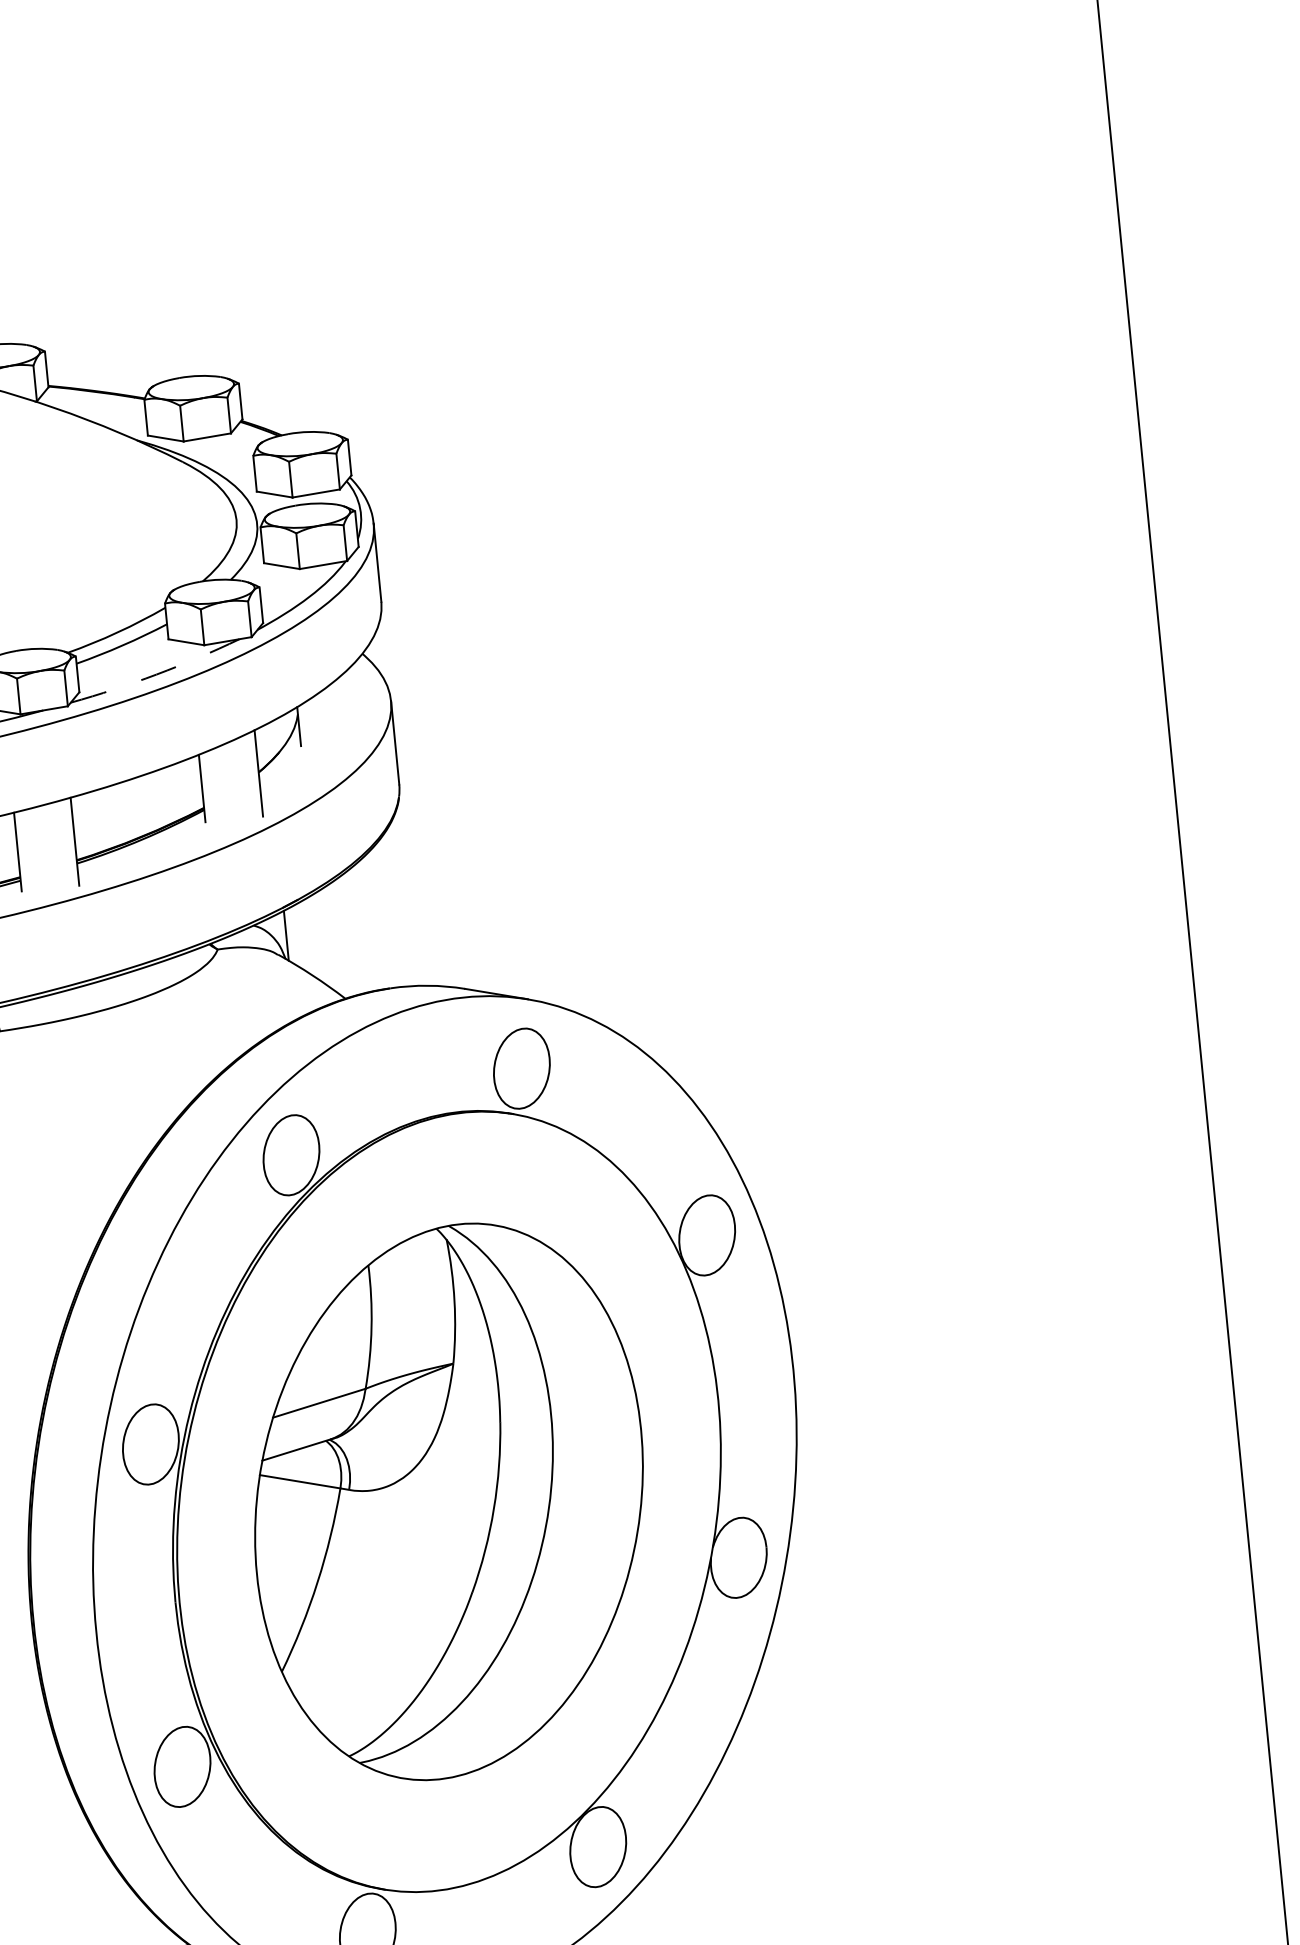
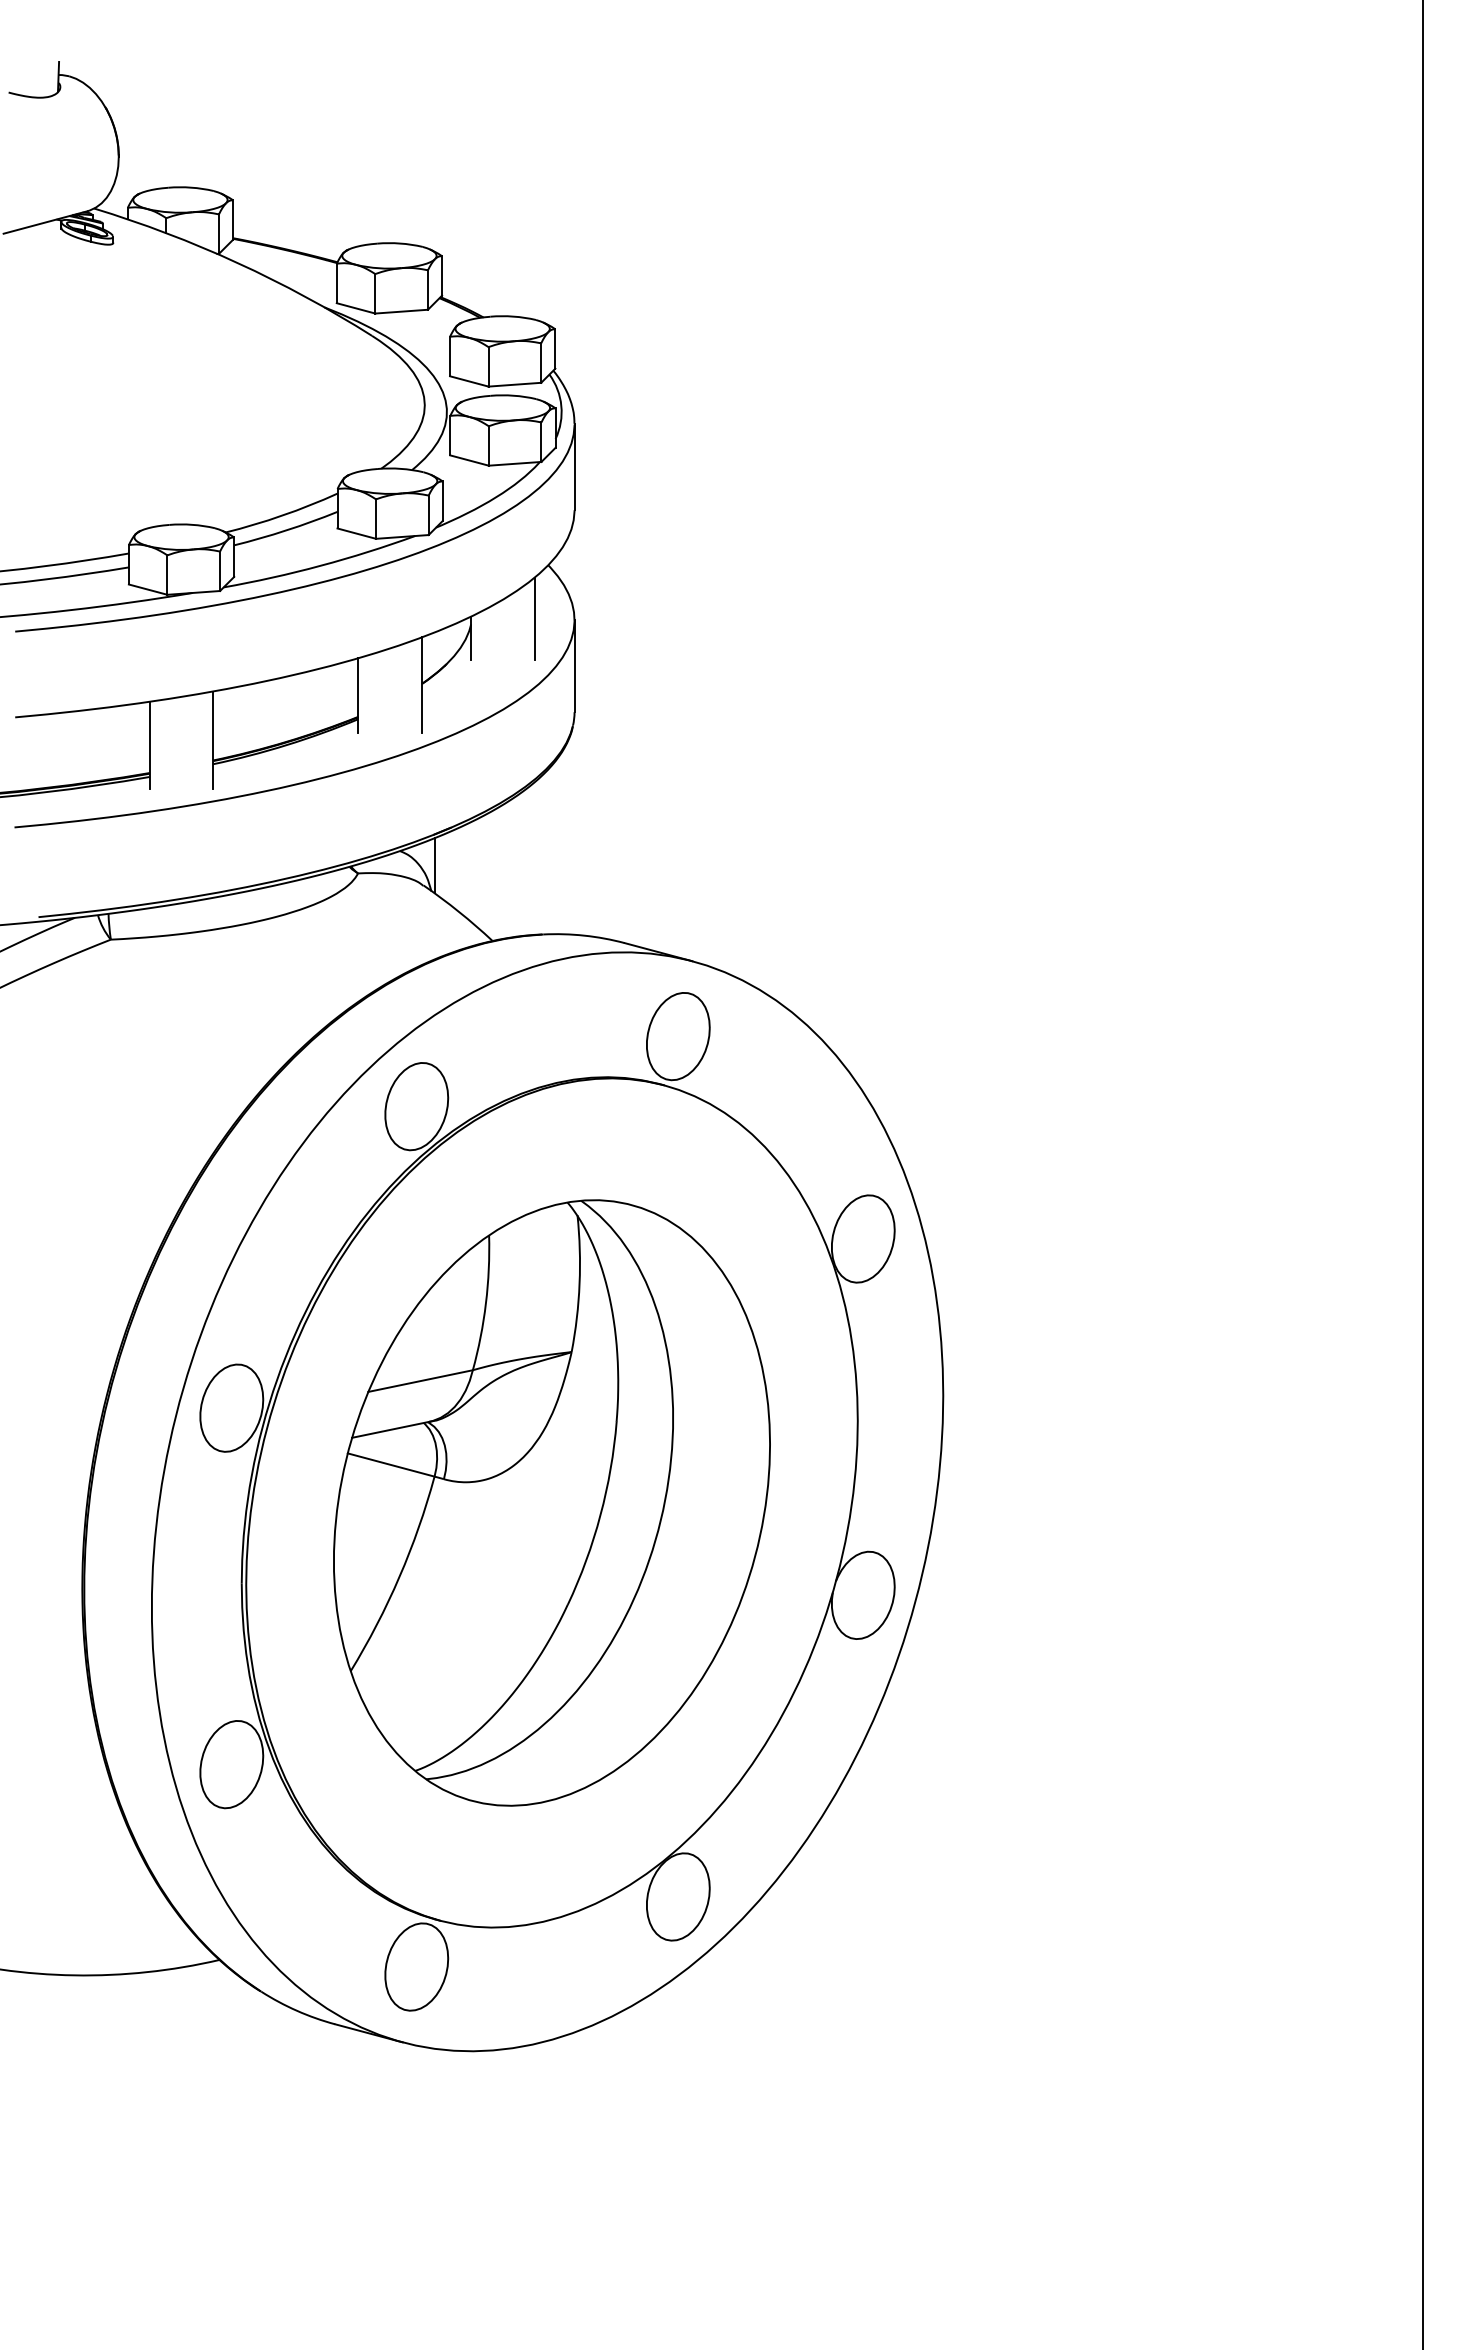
arc: (156, 674) -> (320, 565), dashed -> solid
line: (354, 703) -> (534, 618), added

